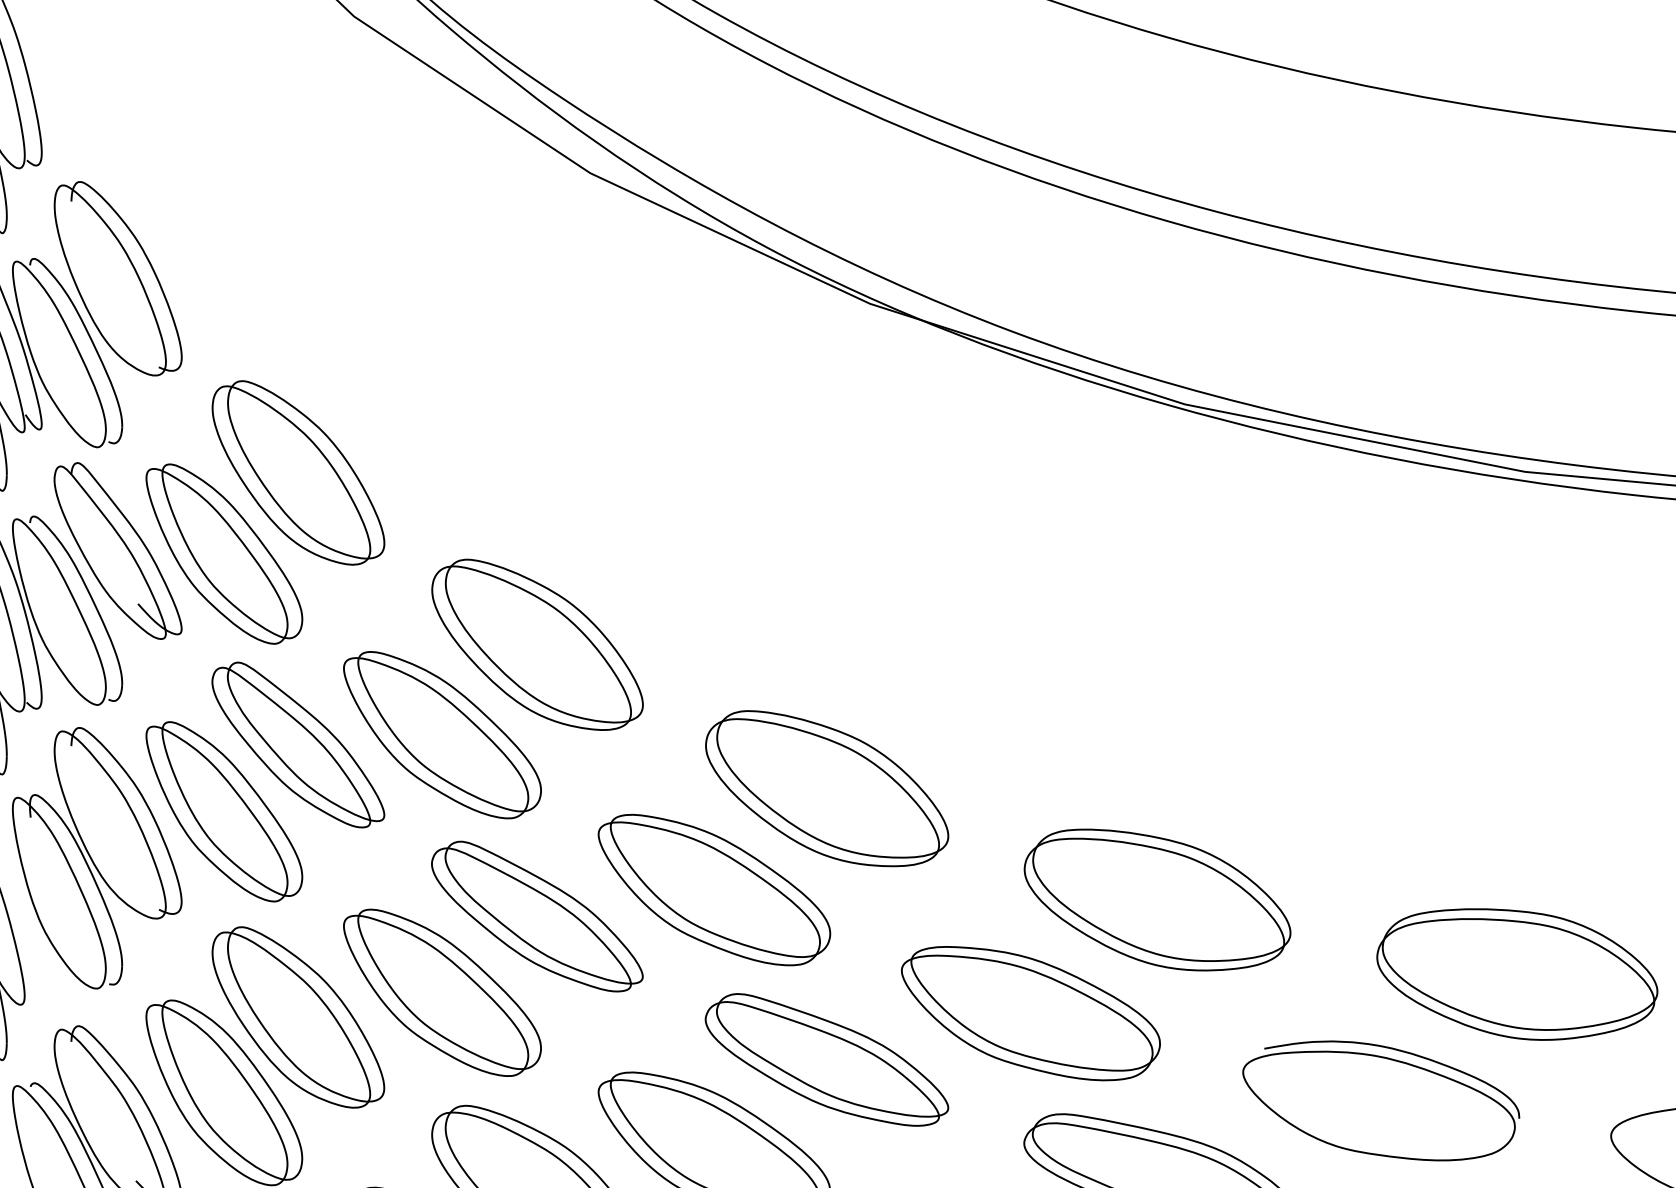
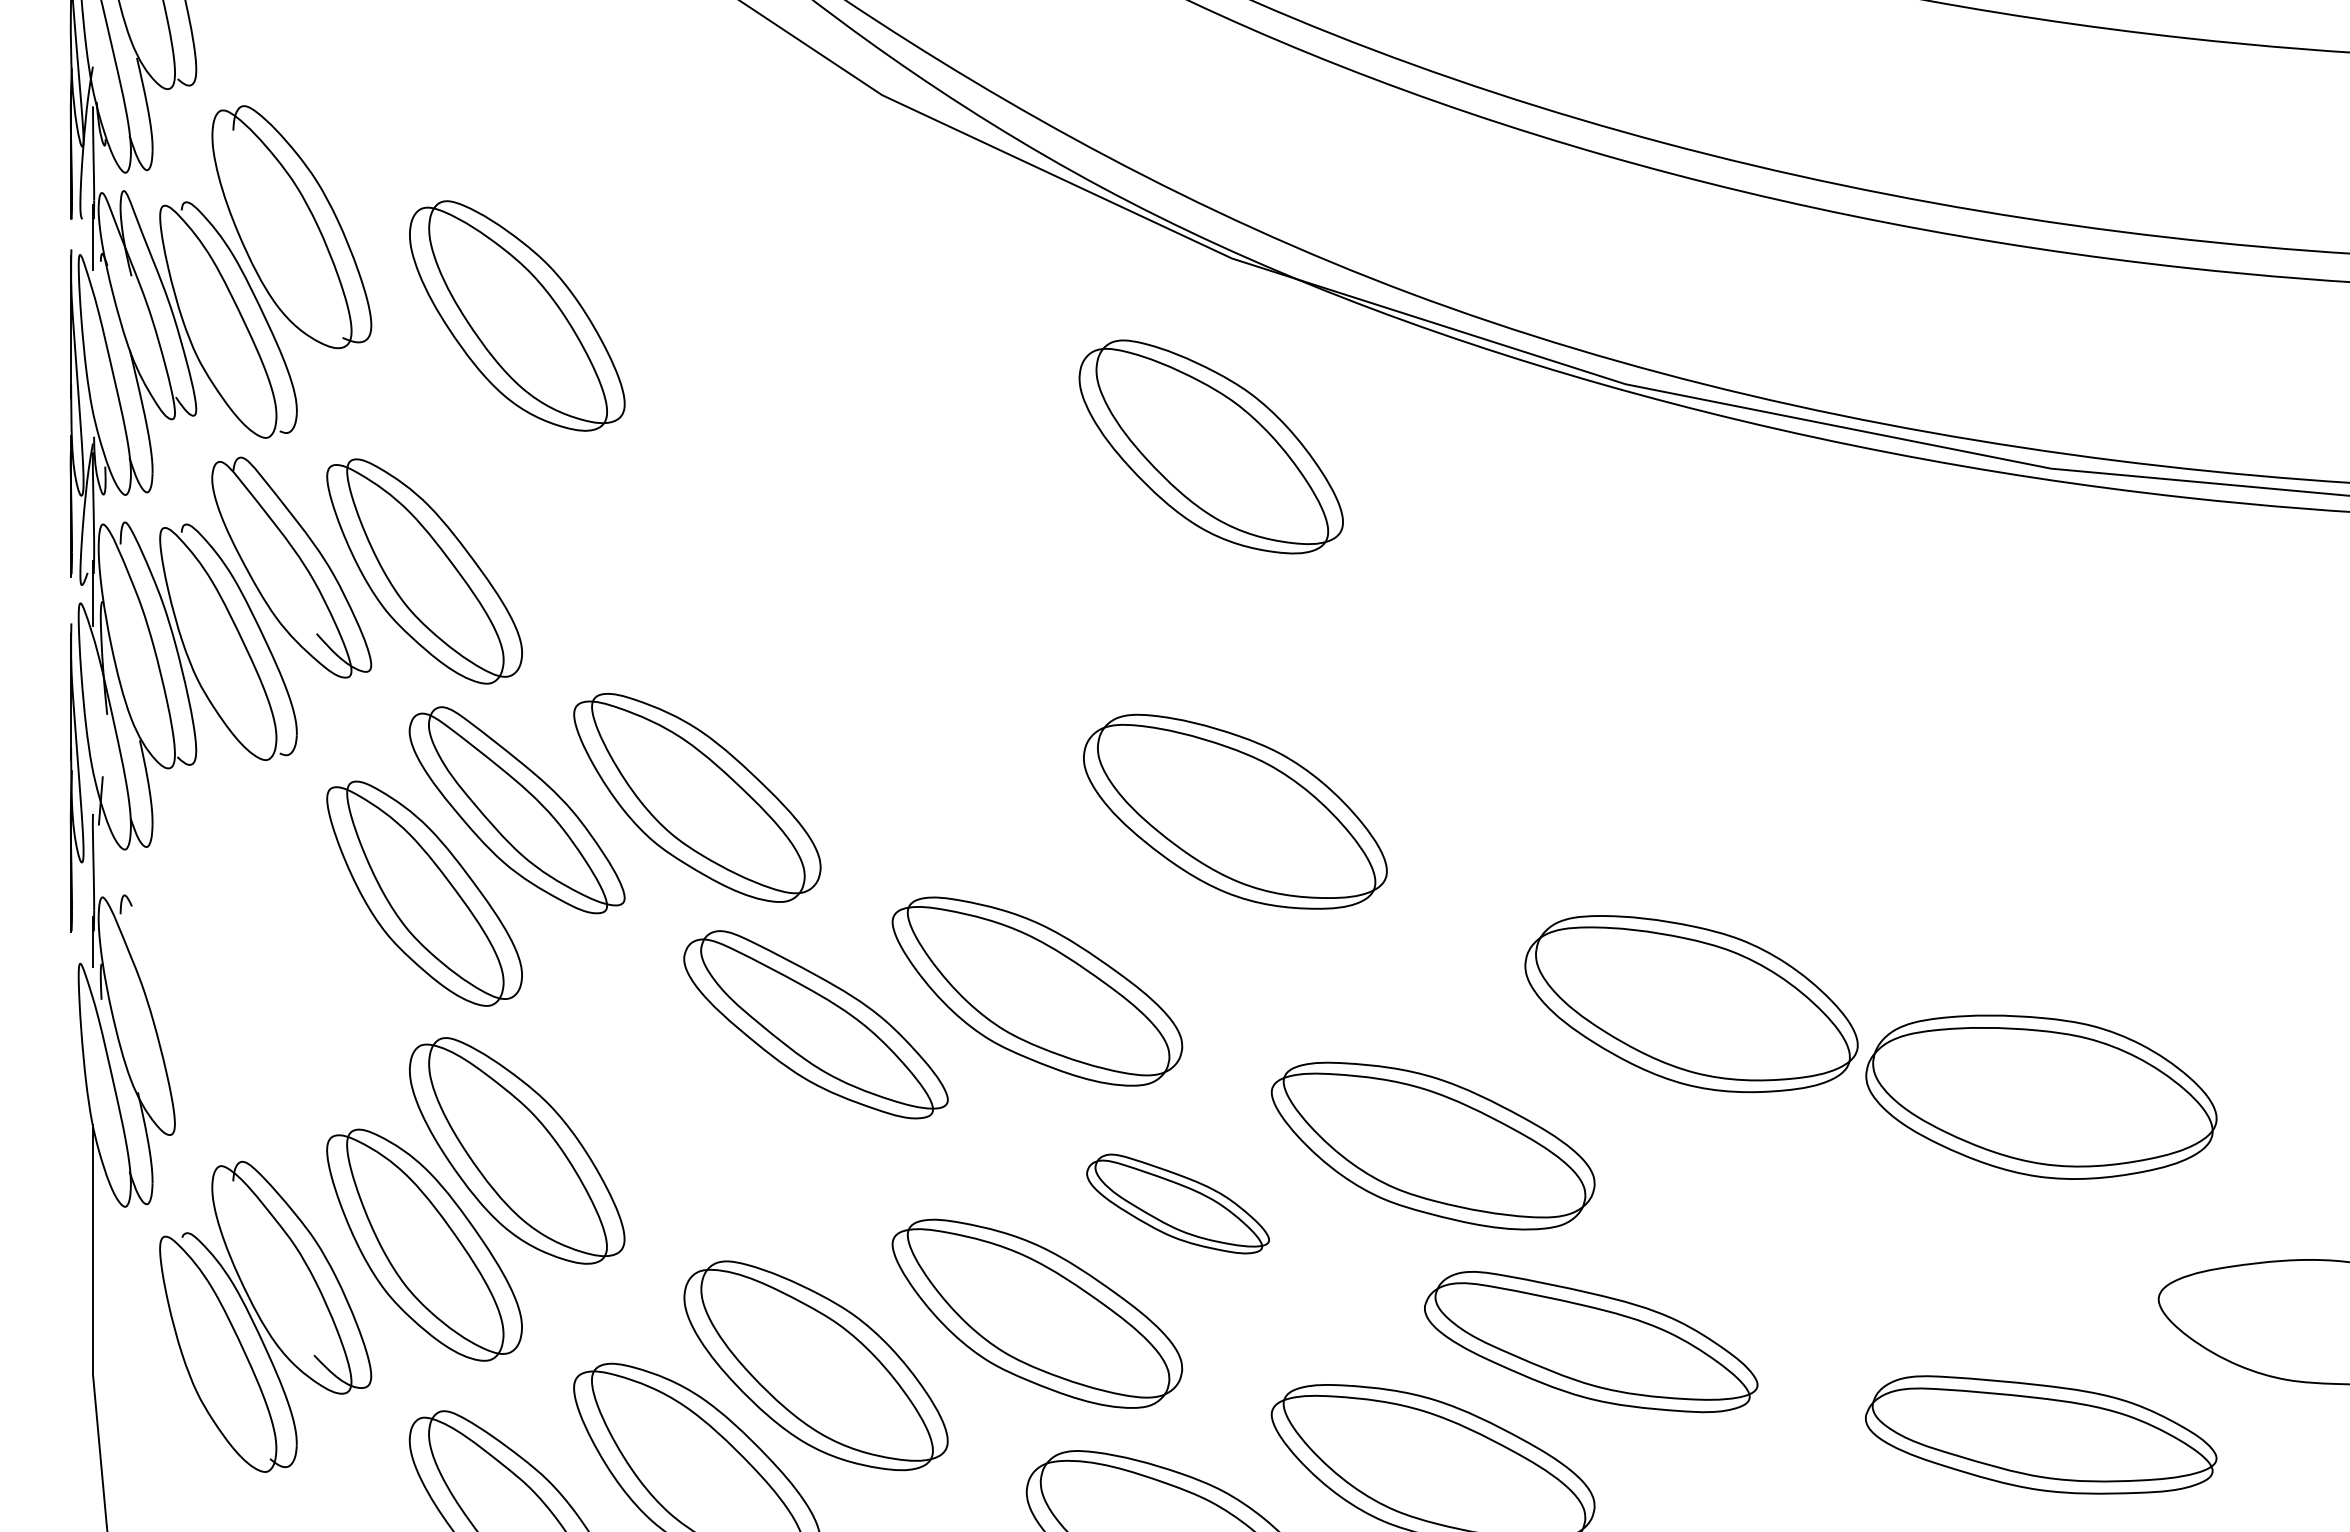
part: (298, 472) -> (517, 315), moved
part: (536, 644) -> (1210, 446), moved
part: (827, 788) -> (1235, 811), moved
part: (97, 857) -> (265, 951), removed
part: (1157, 900) -> (1691, 1004), moved
part: (442, 993) -> (697, 1120), removed
part: (826, 1059) -> (1177, 1203), size x0.6
part: (1380, 1101) -> (1870, 1255), removed

